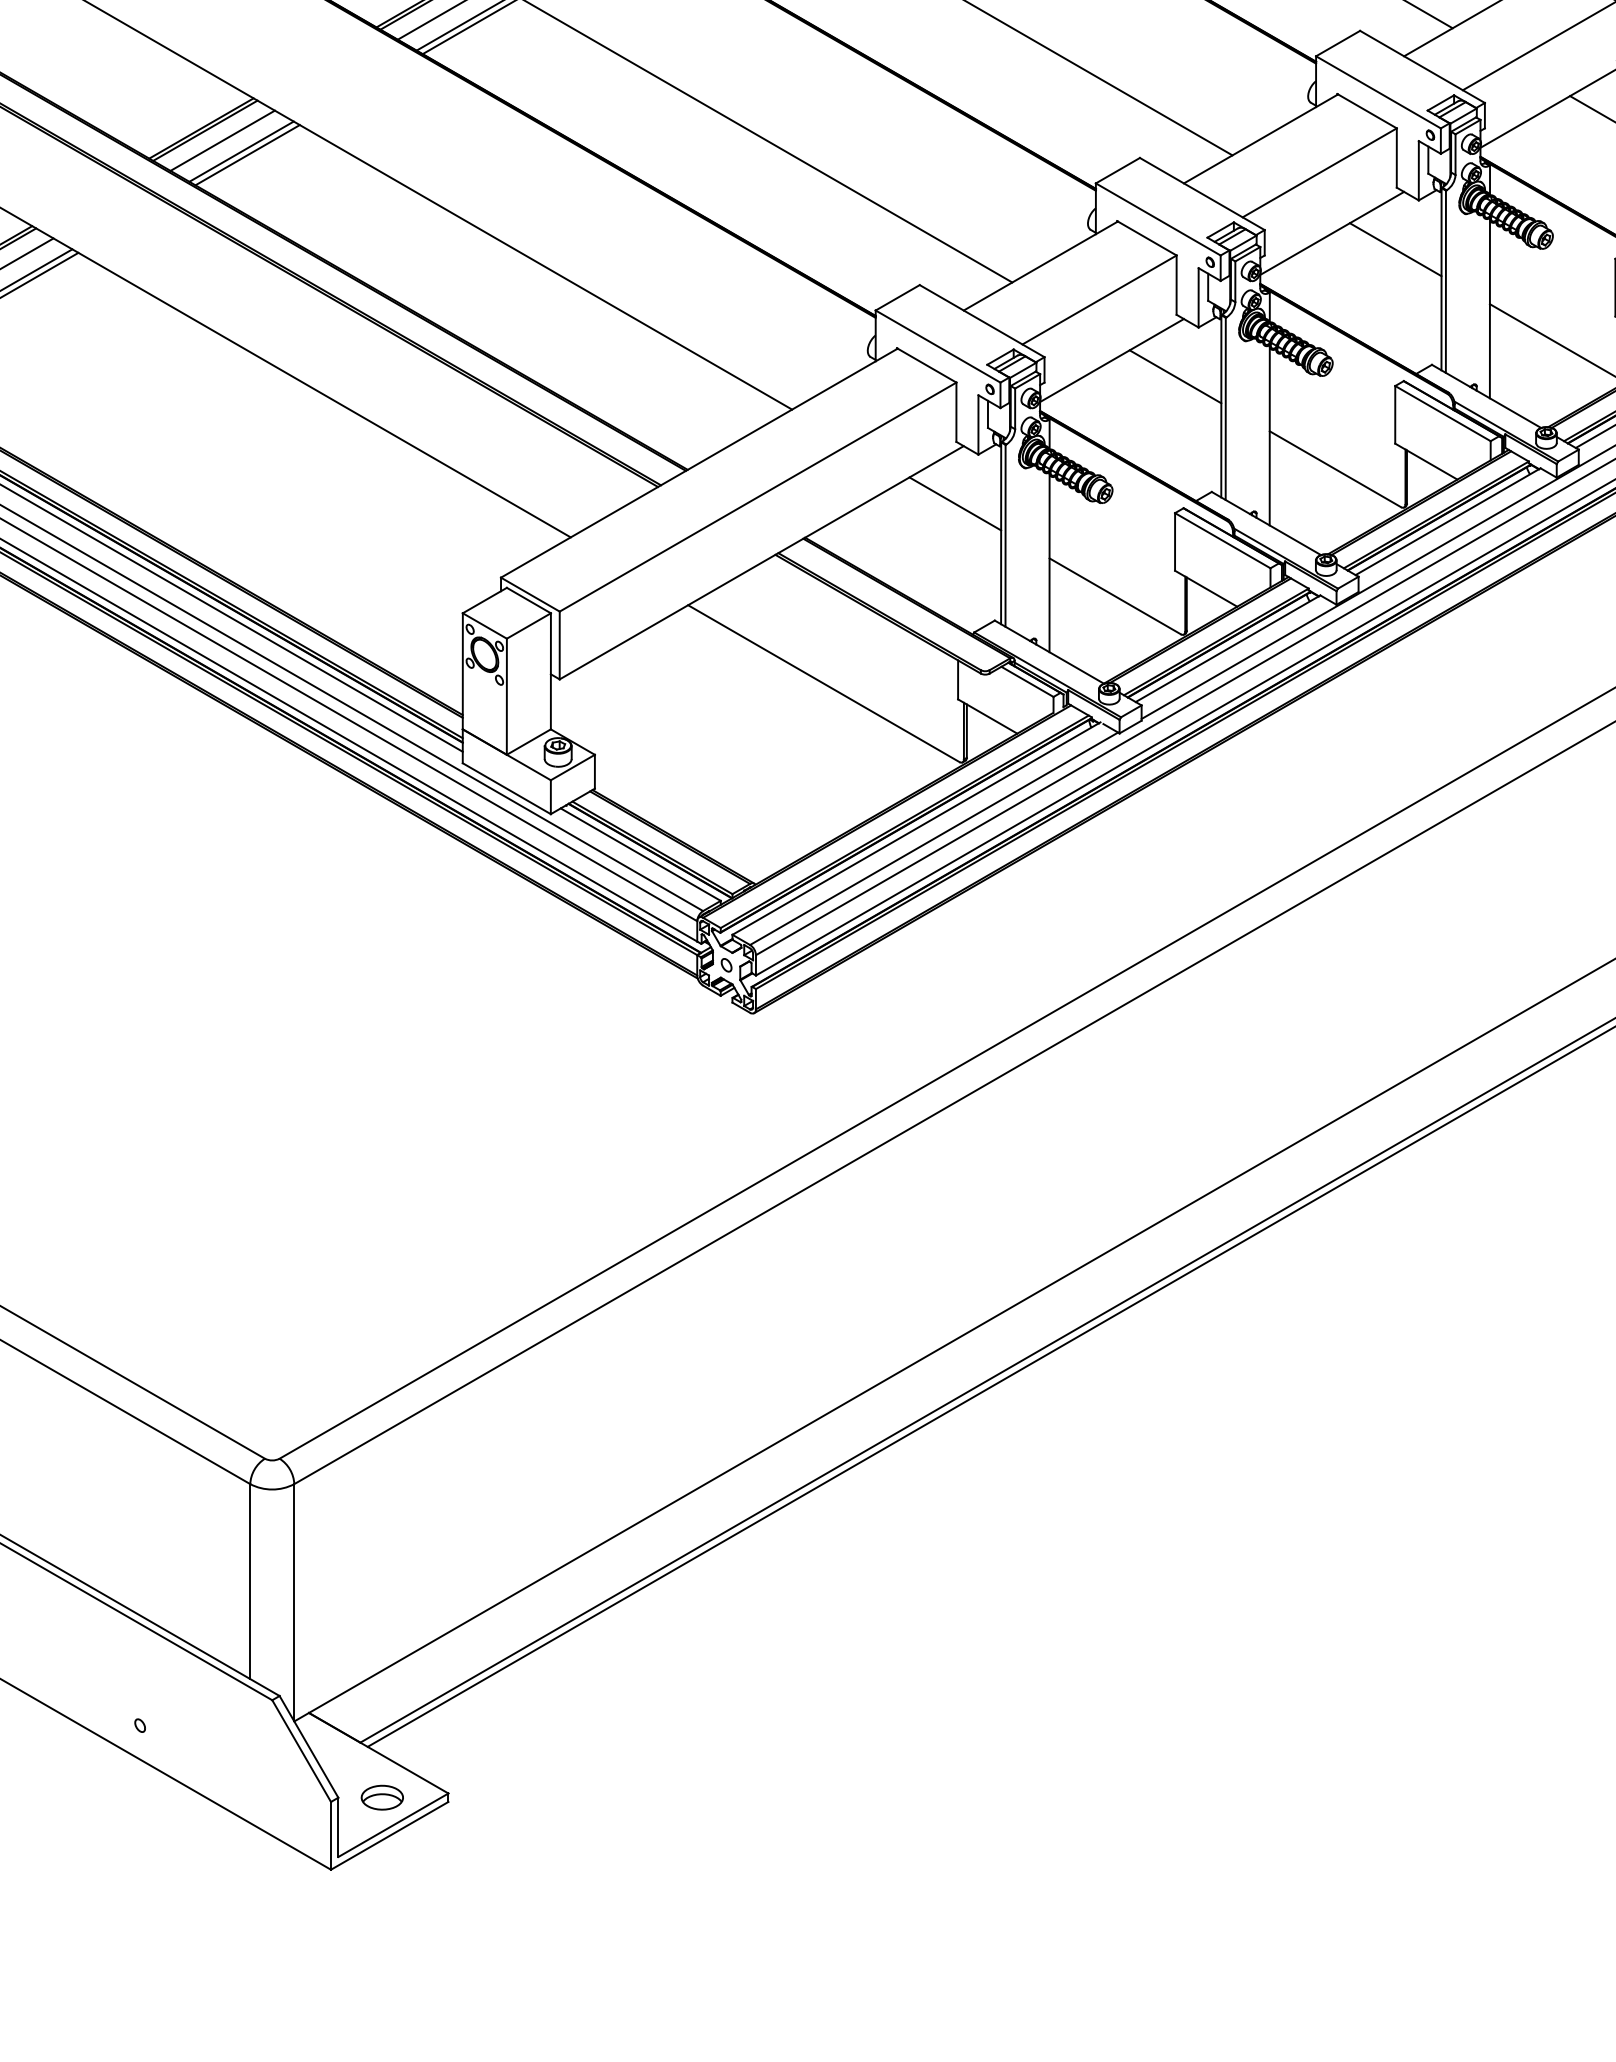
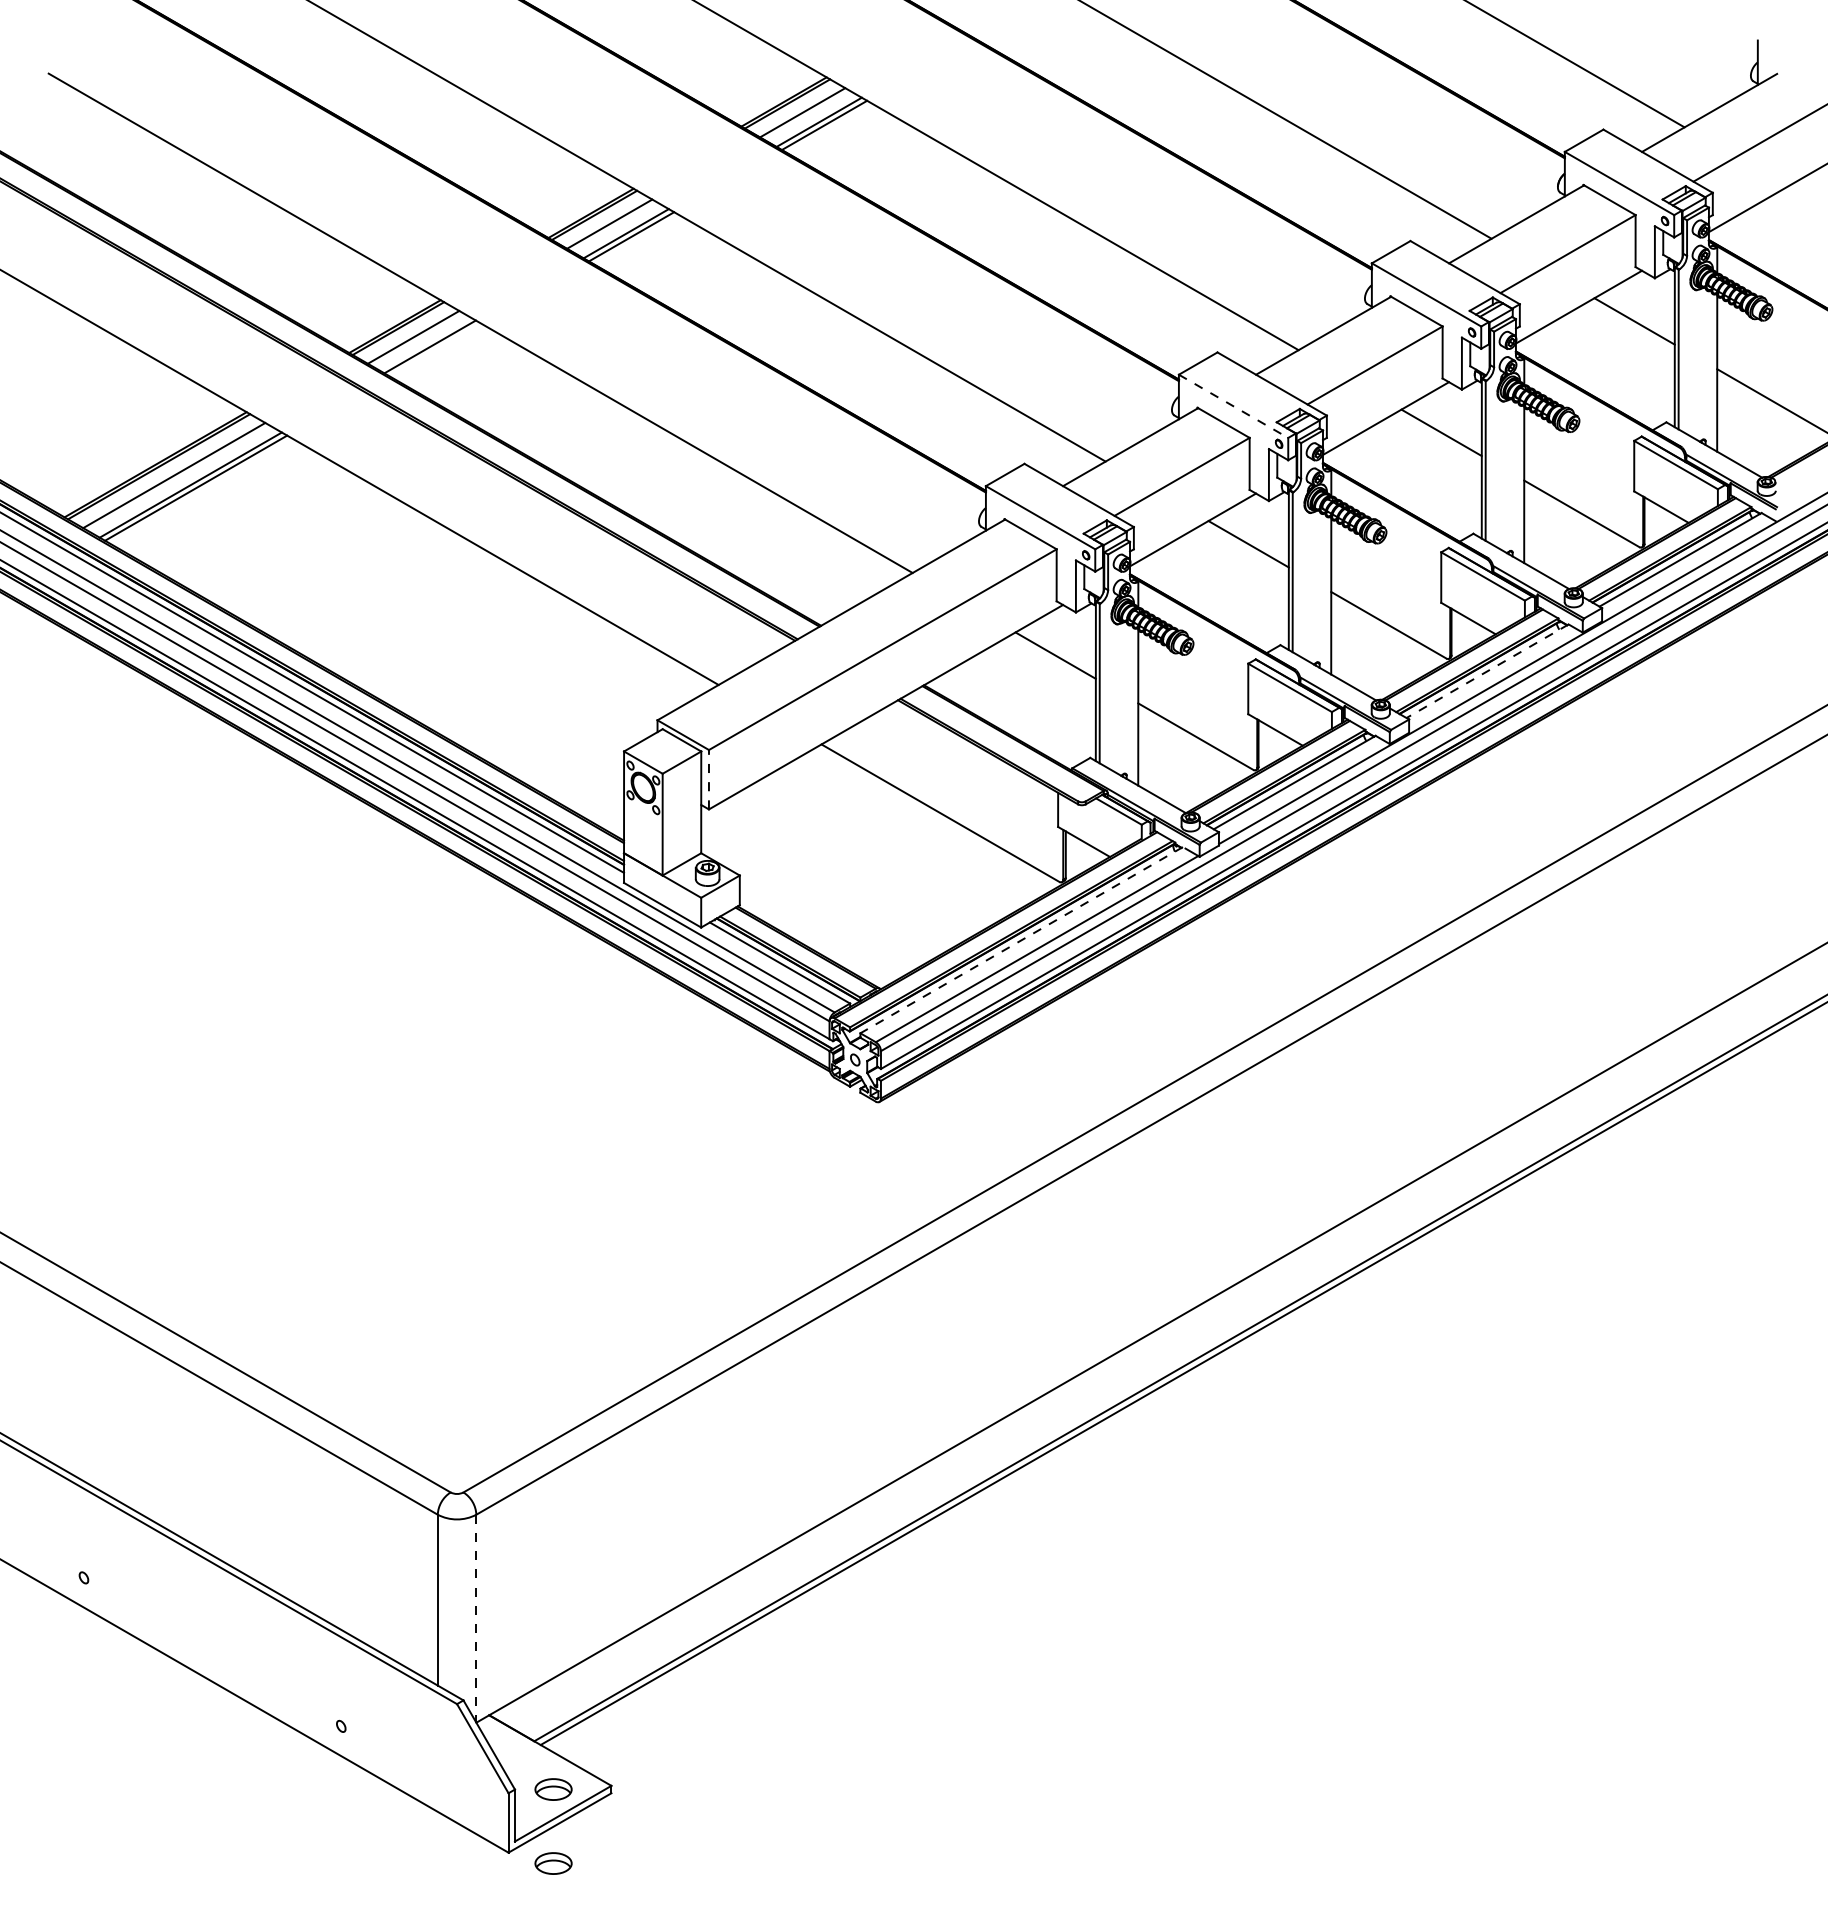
line: (247, 154) -> (435, 349), removed
line: (1159, 219) -> (1234, 406), solid -> dashed
line: (1448, 522) -> (1487, 671), solid -> dashed
line: (559, 645) -> (708, 779), solid -> dashed
line: (916, 828) -> (1021, 940), solid -> dashed
line: (294, 1602) -> (476, 1618), solid -> dashed
part: (382, 1882) -> (553, 1863), added

